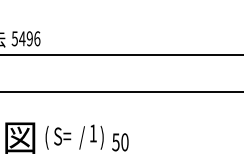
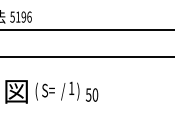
text: (22, 38) -> (18, 16), 5496 -> 5196

